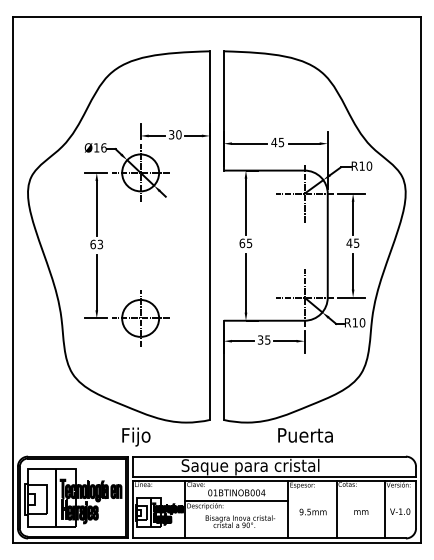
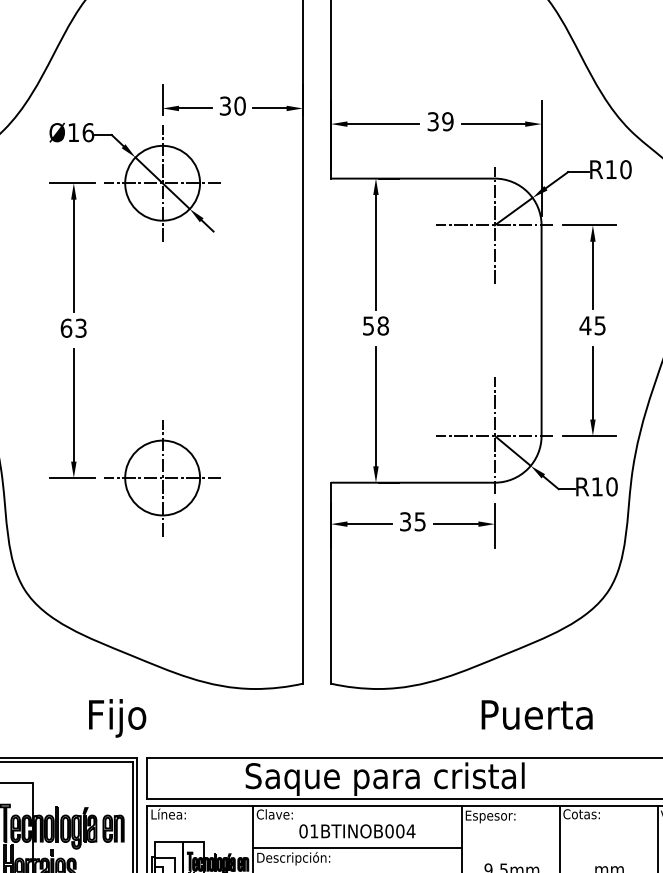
text: (277, 142) -> (439, 121), 45 -> 39
text: (245, 243) -> (374, 326), 65 -> 58
text: (305, 435) -> (537, 715), moved
text: (136, 436) -> (117, 717), moved

